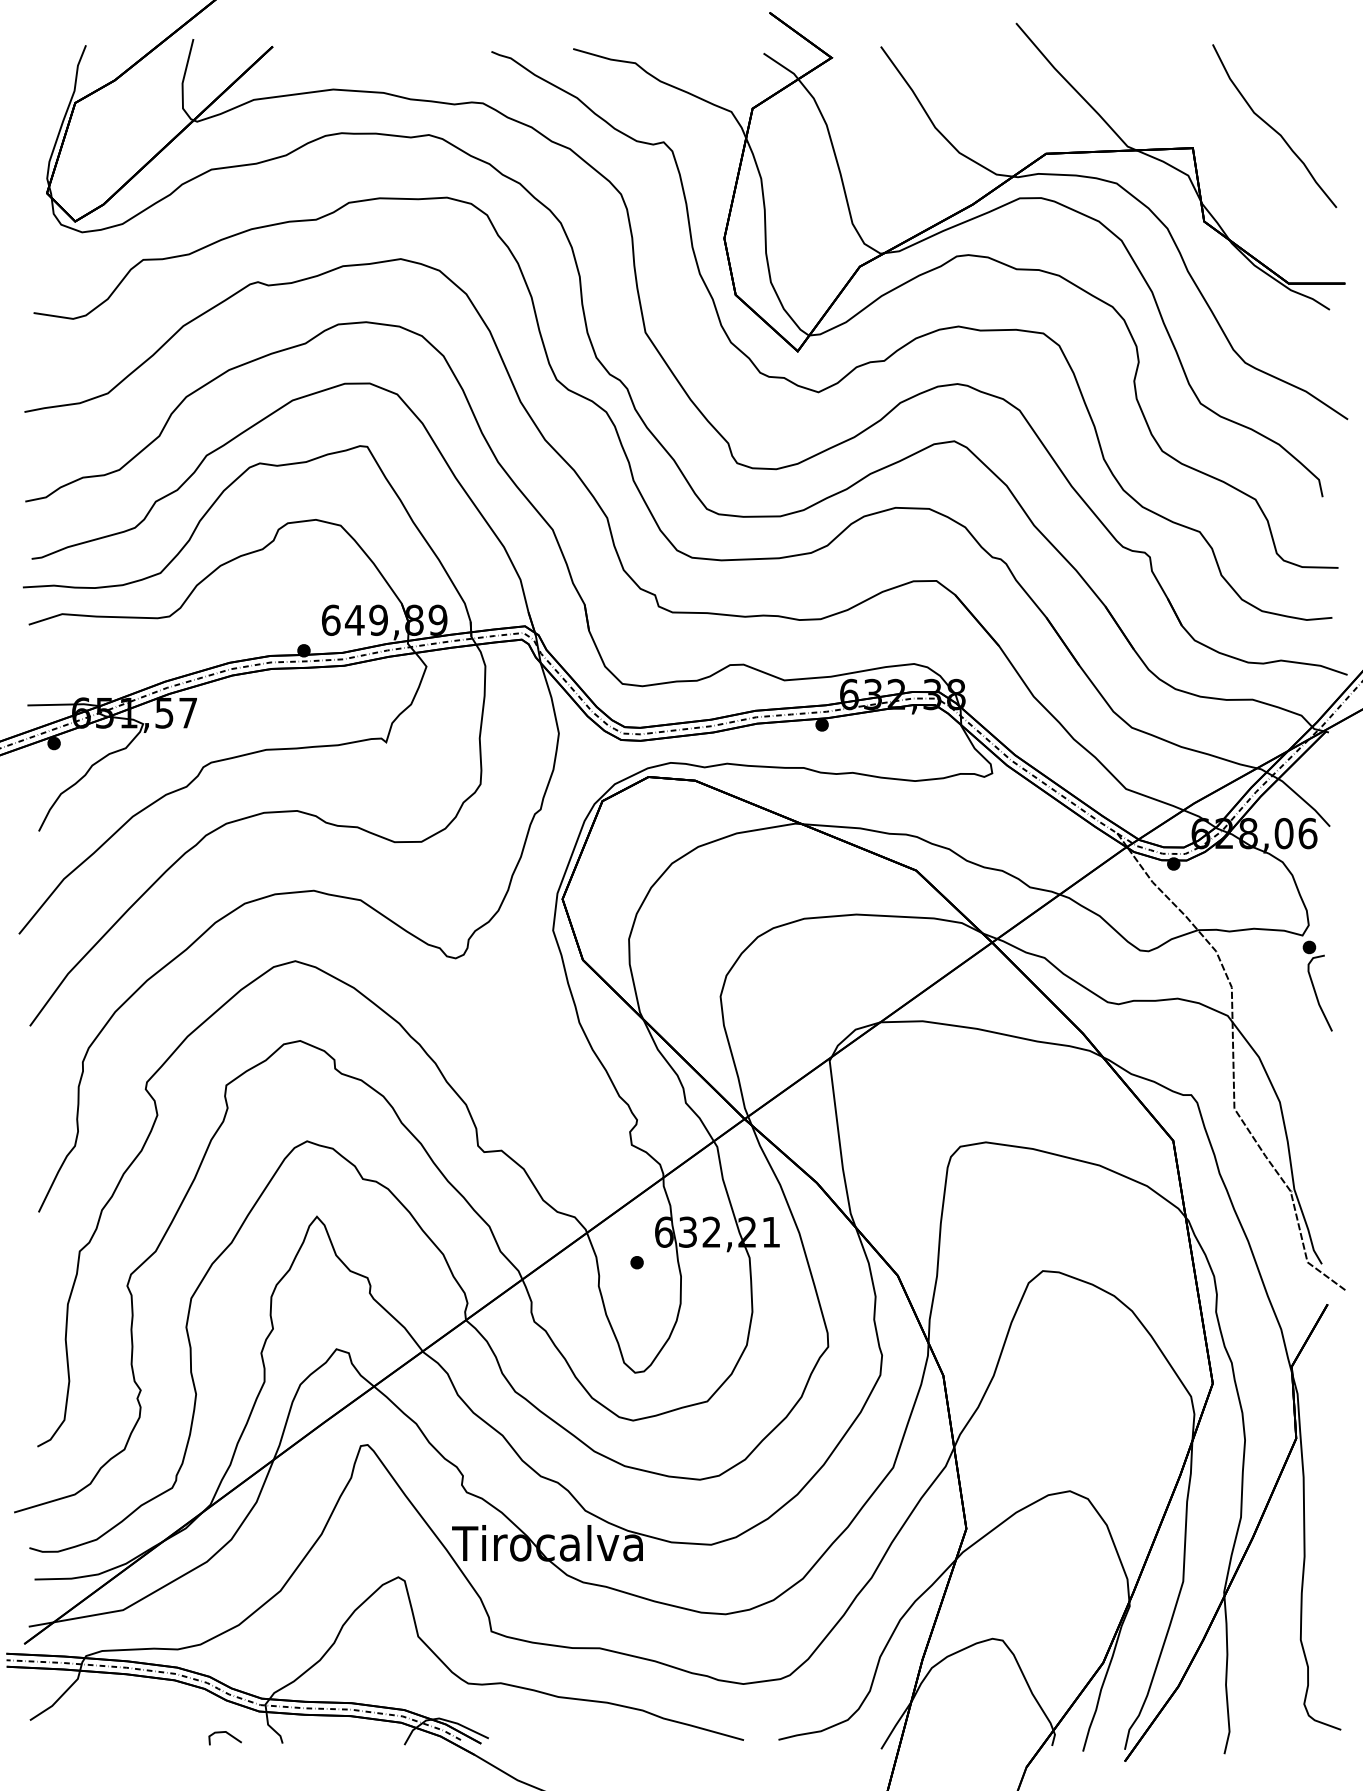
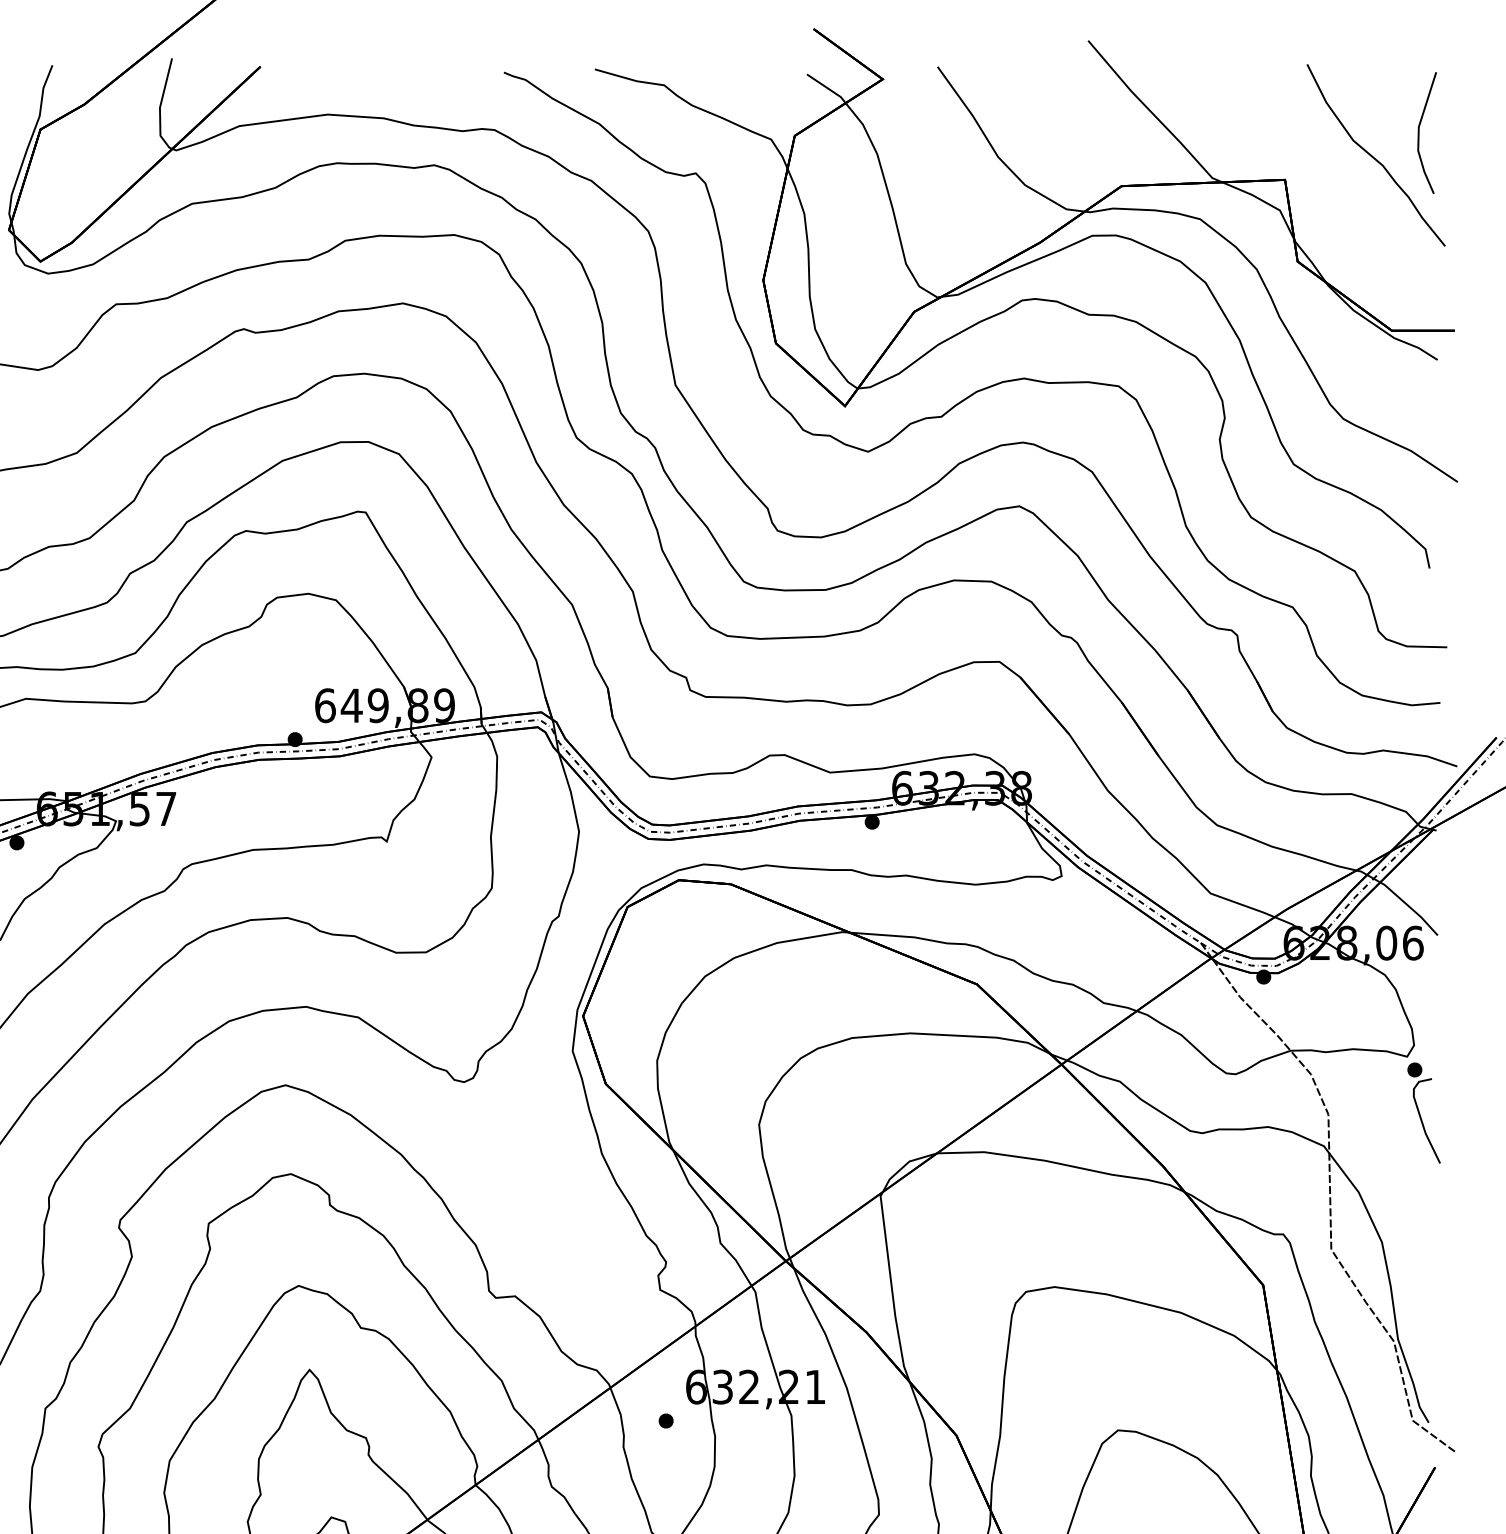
line: (1313, 105) -> (1419, 132), added

